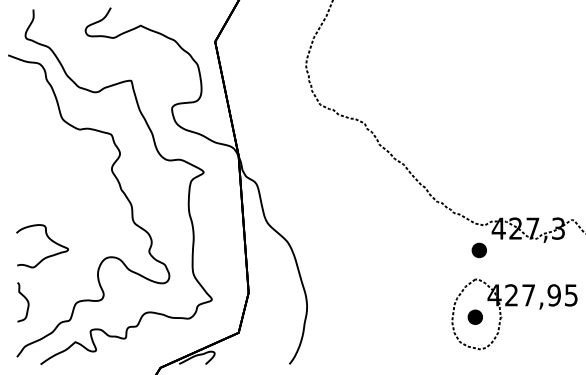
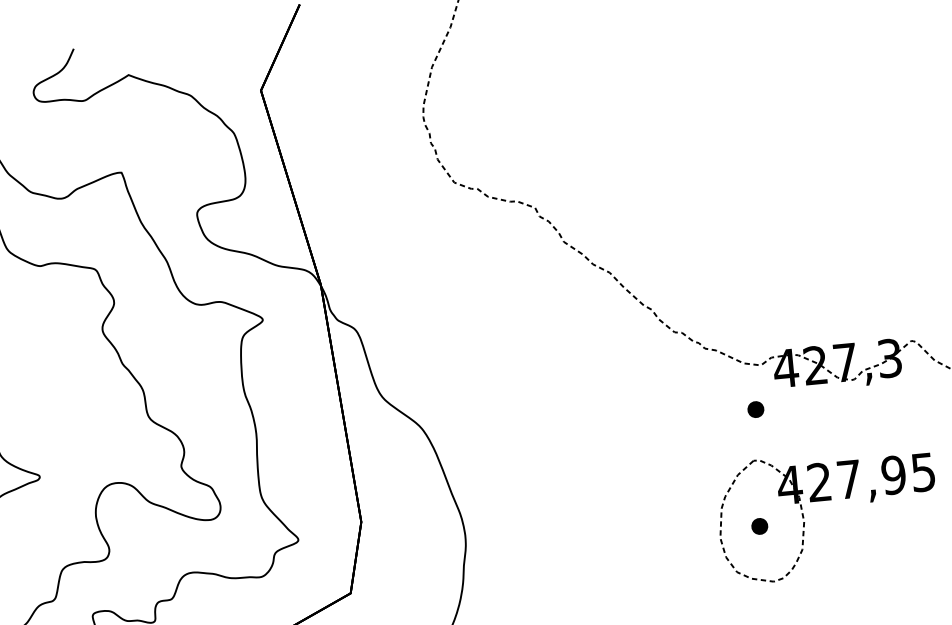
part: (479, 250) -> (756, 409), size x0.62
part: (474, 316) -> (758, 525), size x0.62

